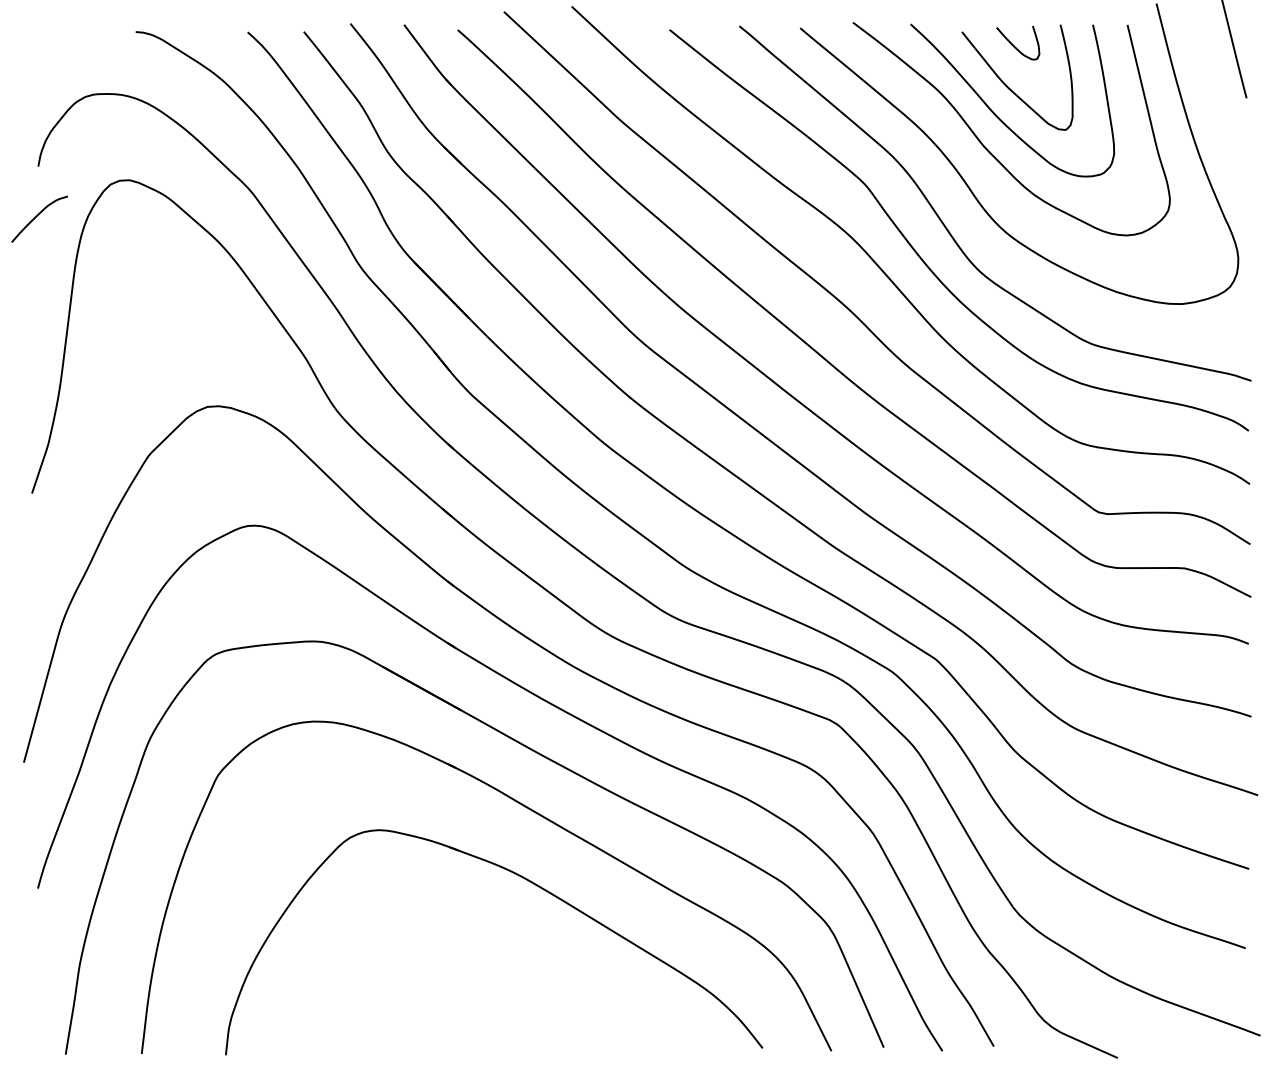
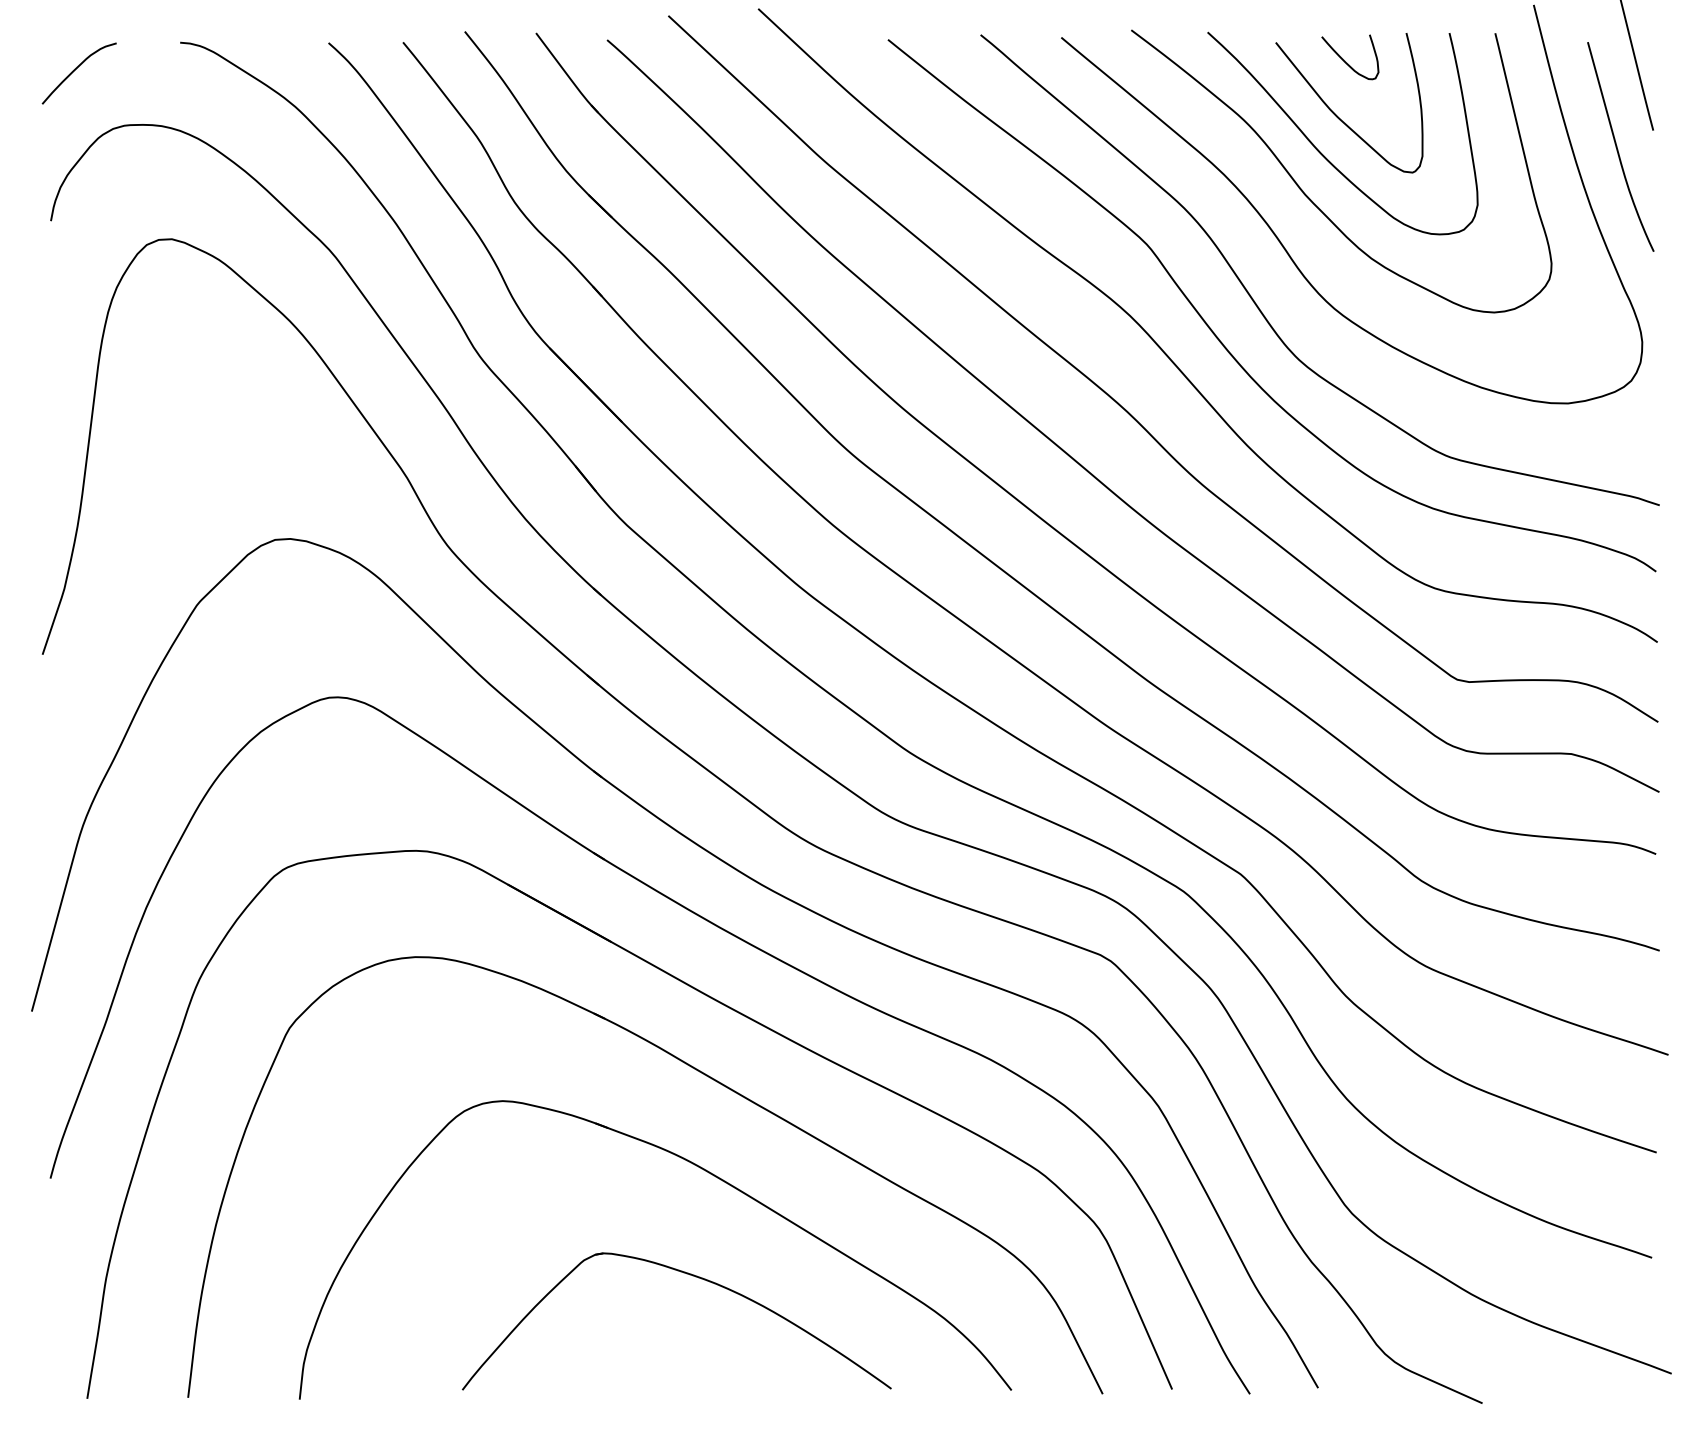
curve: (1220, 111) -> (1618, 148), added
curve: (37, 216) -> (76, 69), moved
part: (521, 962) -> (691, 1276), added

